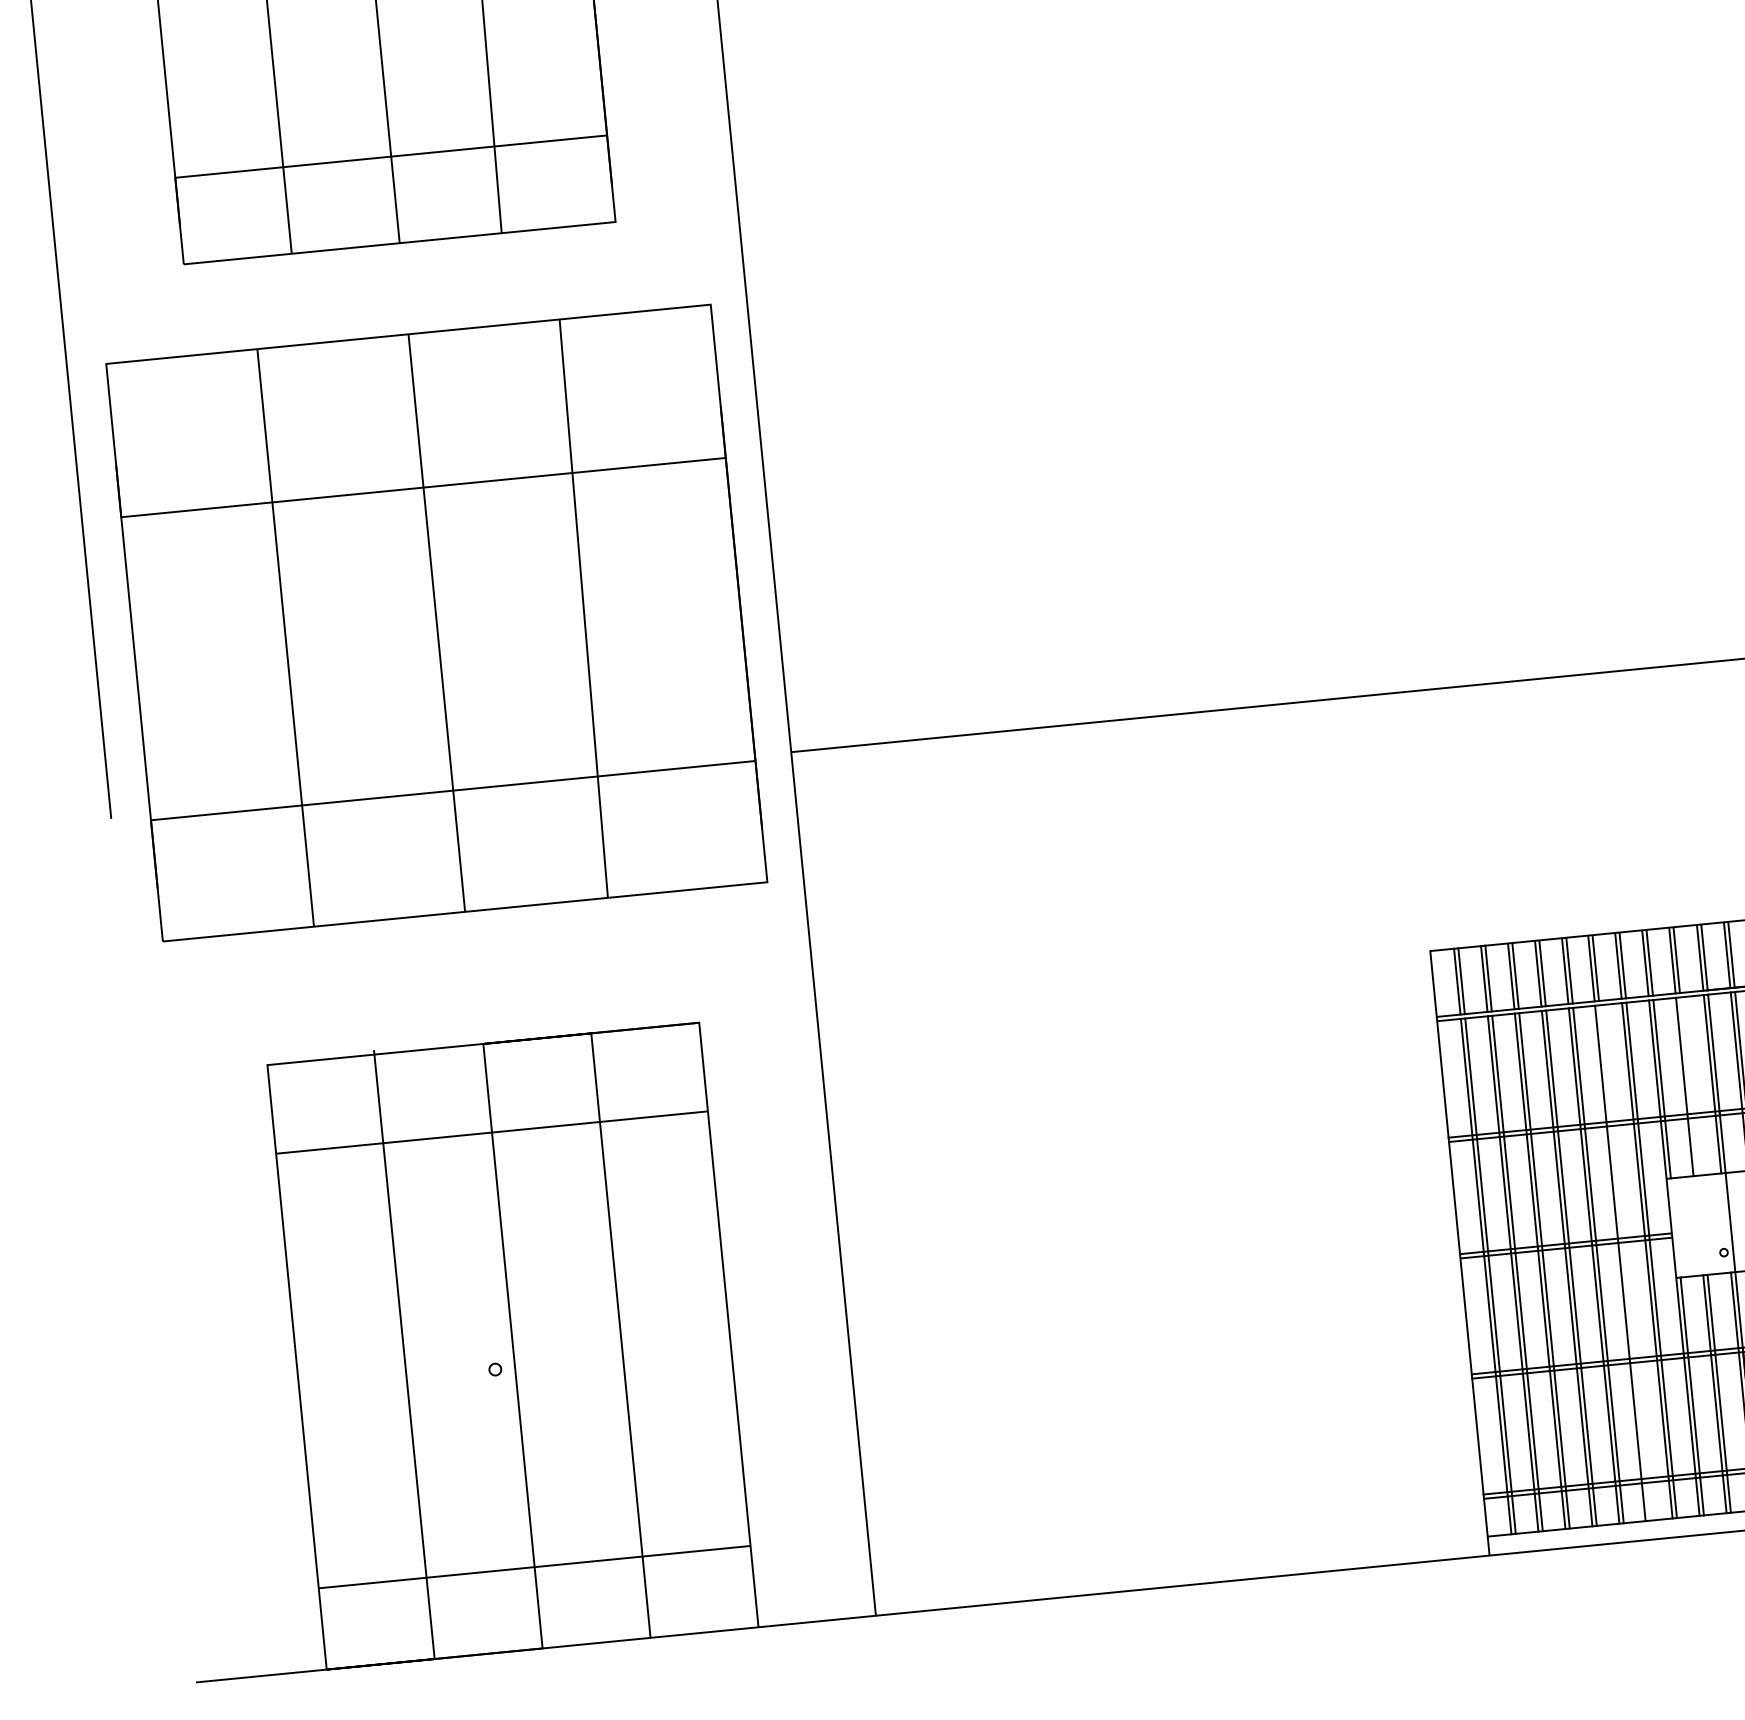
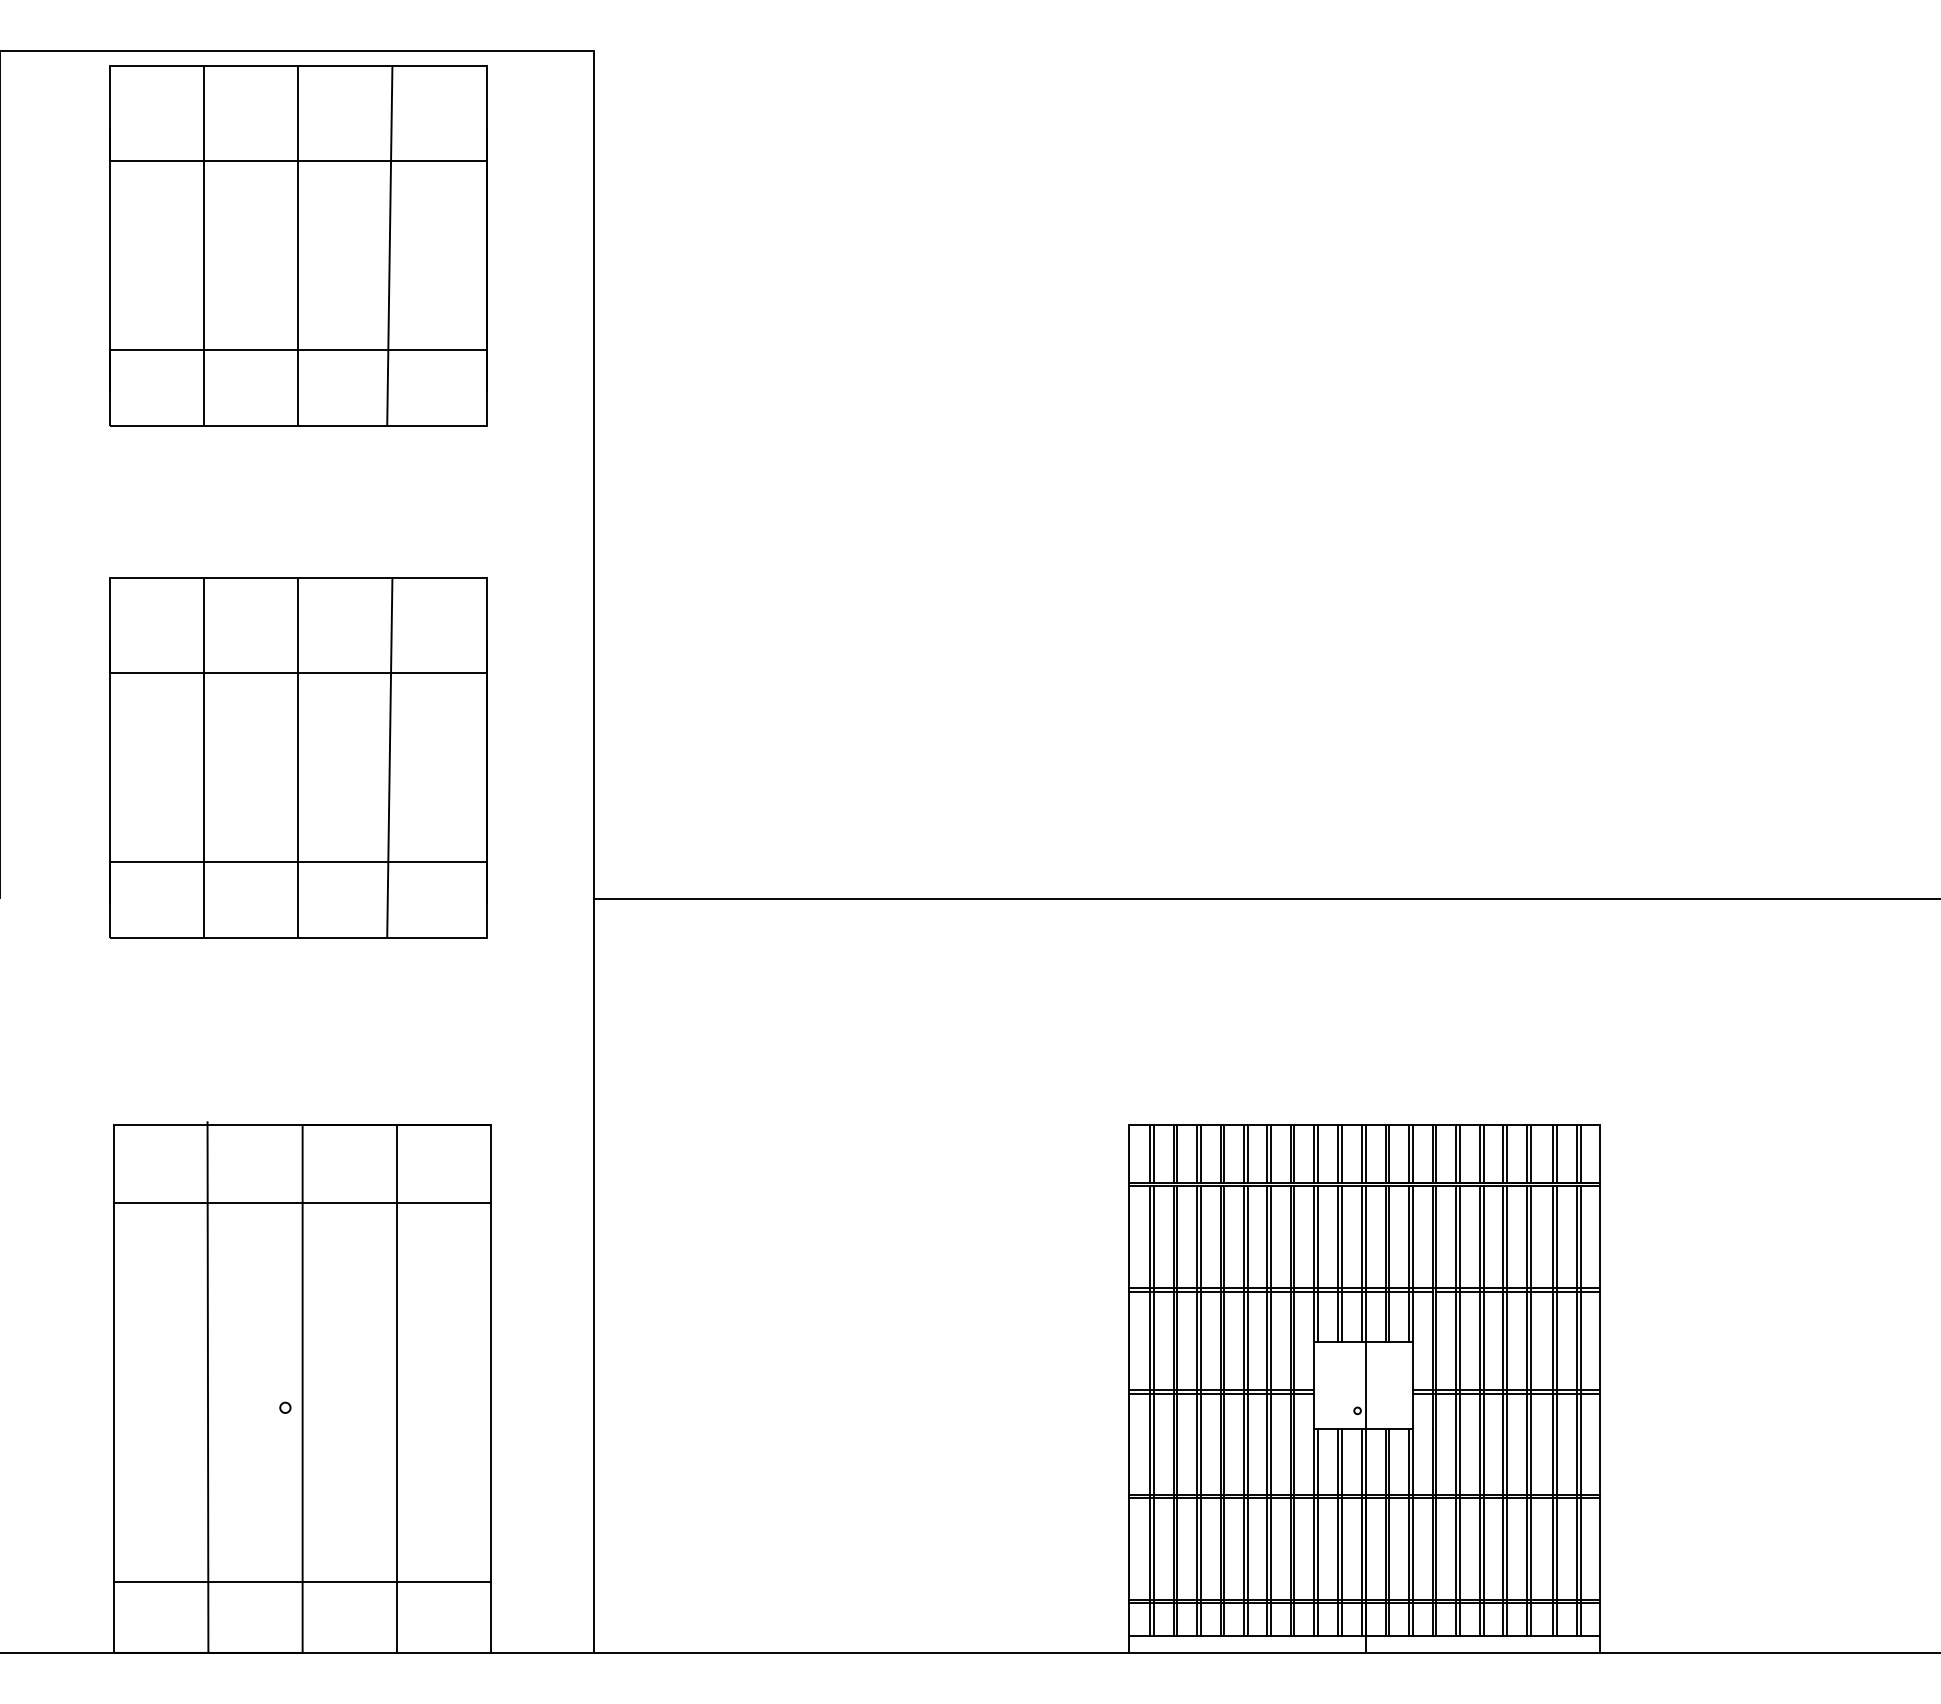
part: (437, 623) -> (298, 757), size x0.71
line: (1689, 1086) -> (1341, 1264), added
line: (1624, 1263) -> (1270, 1411), added

